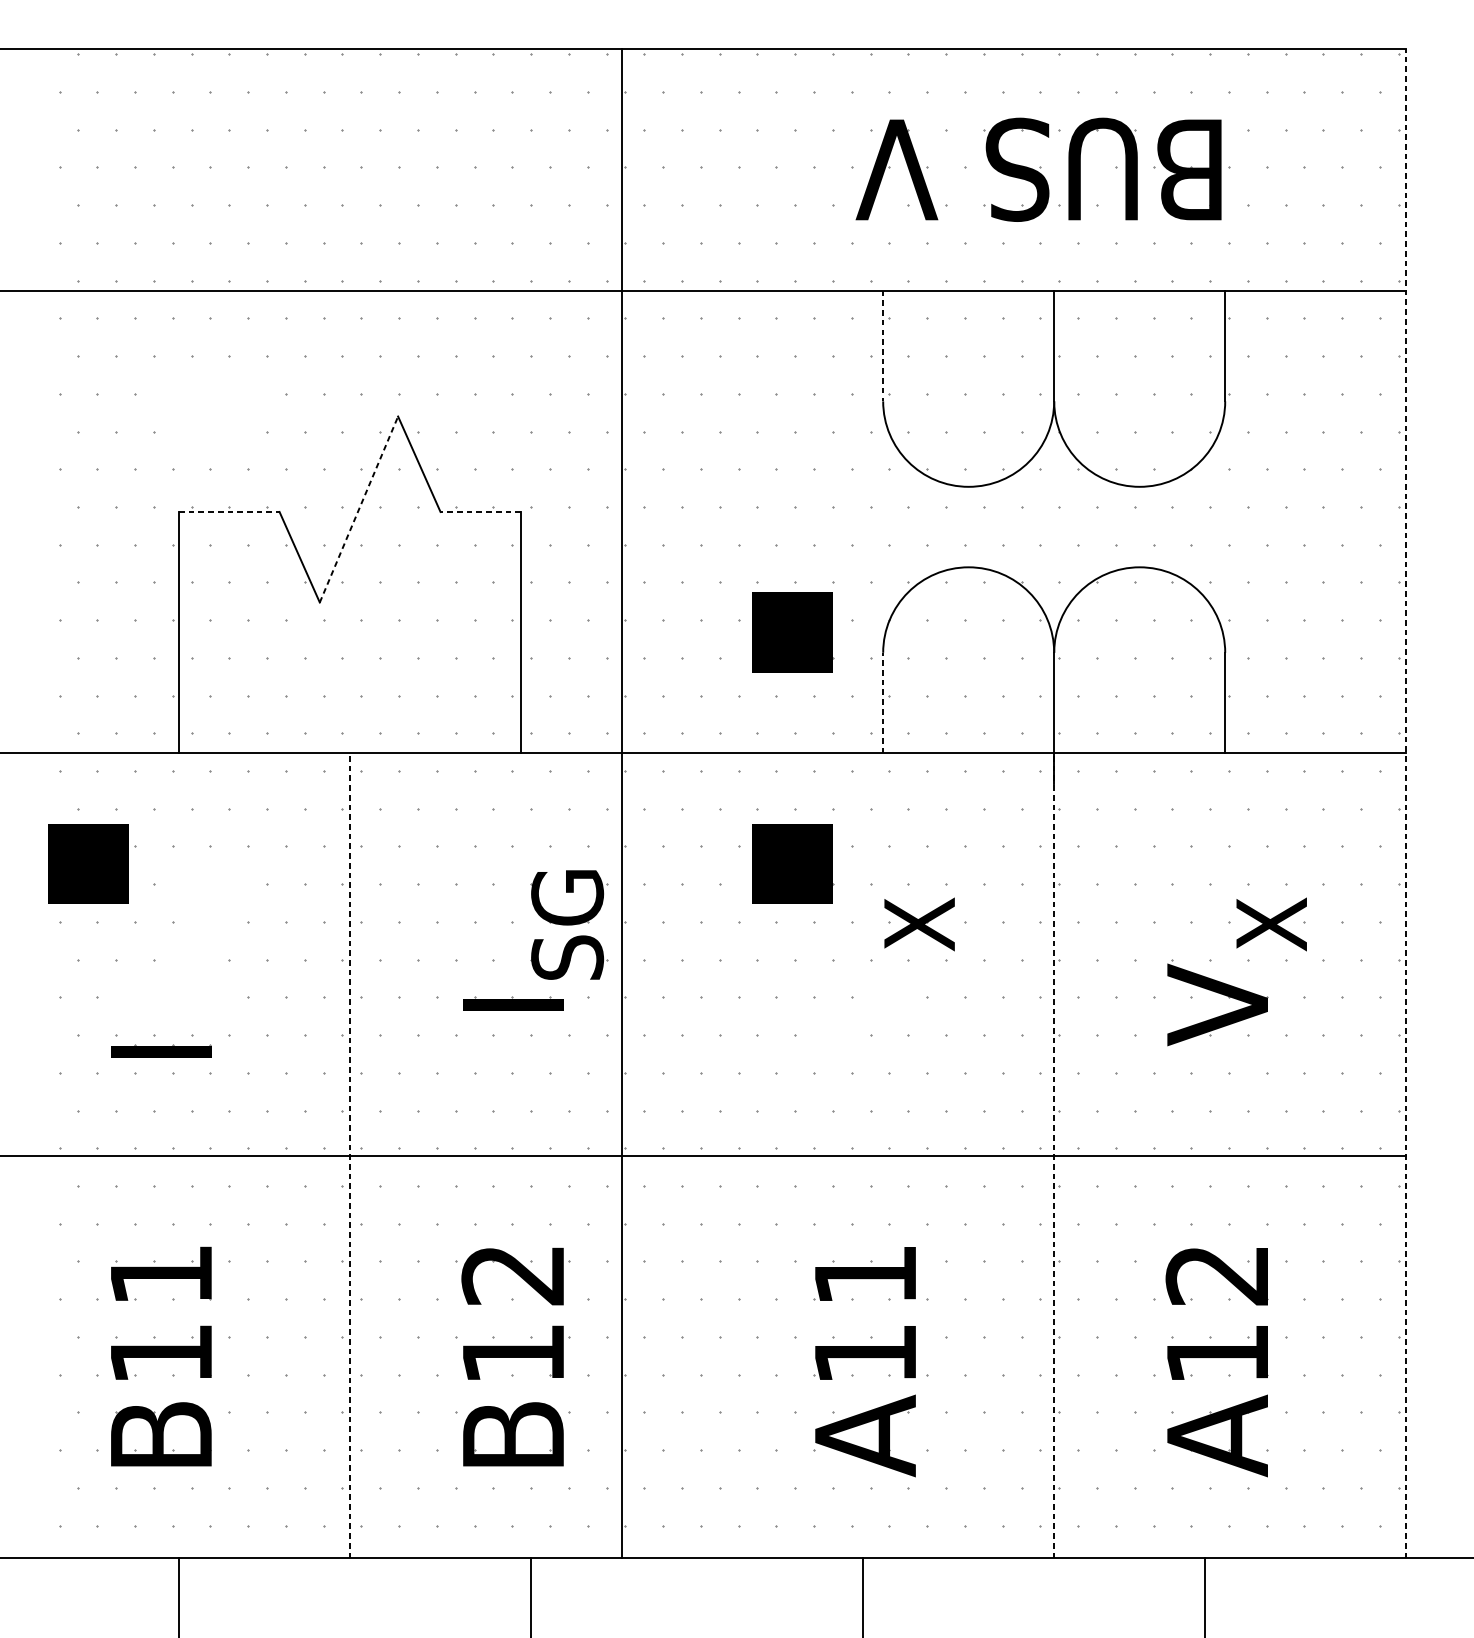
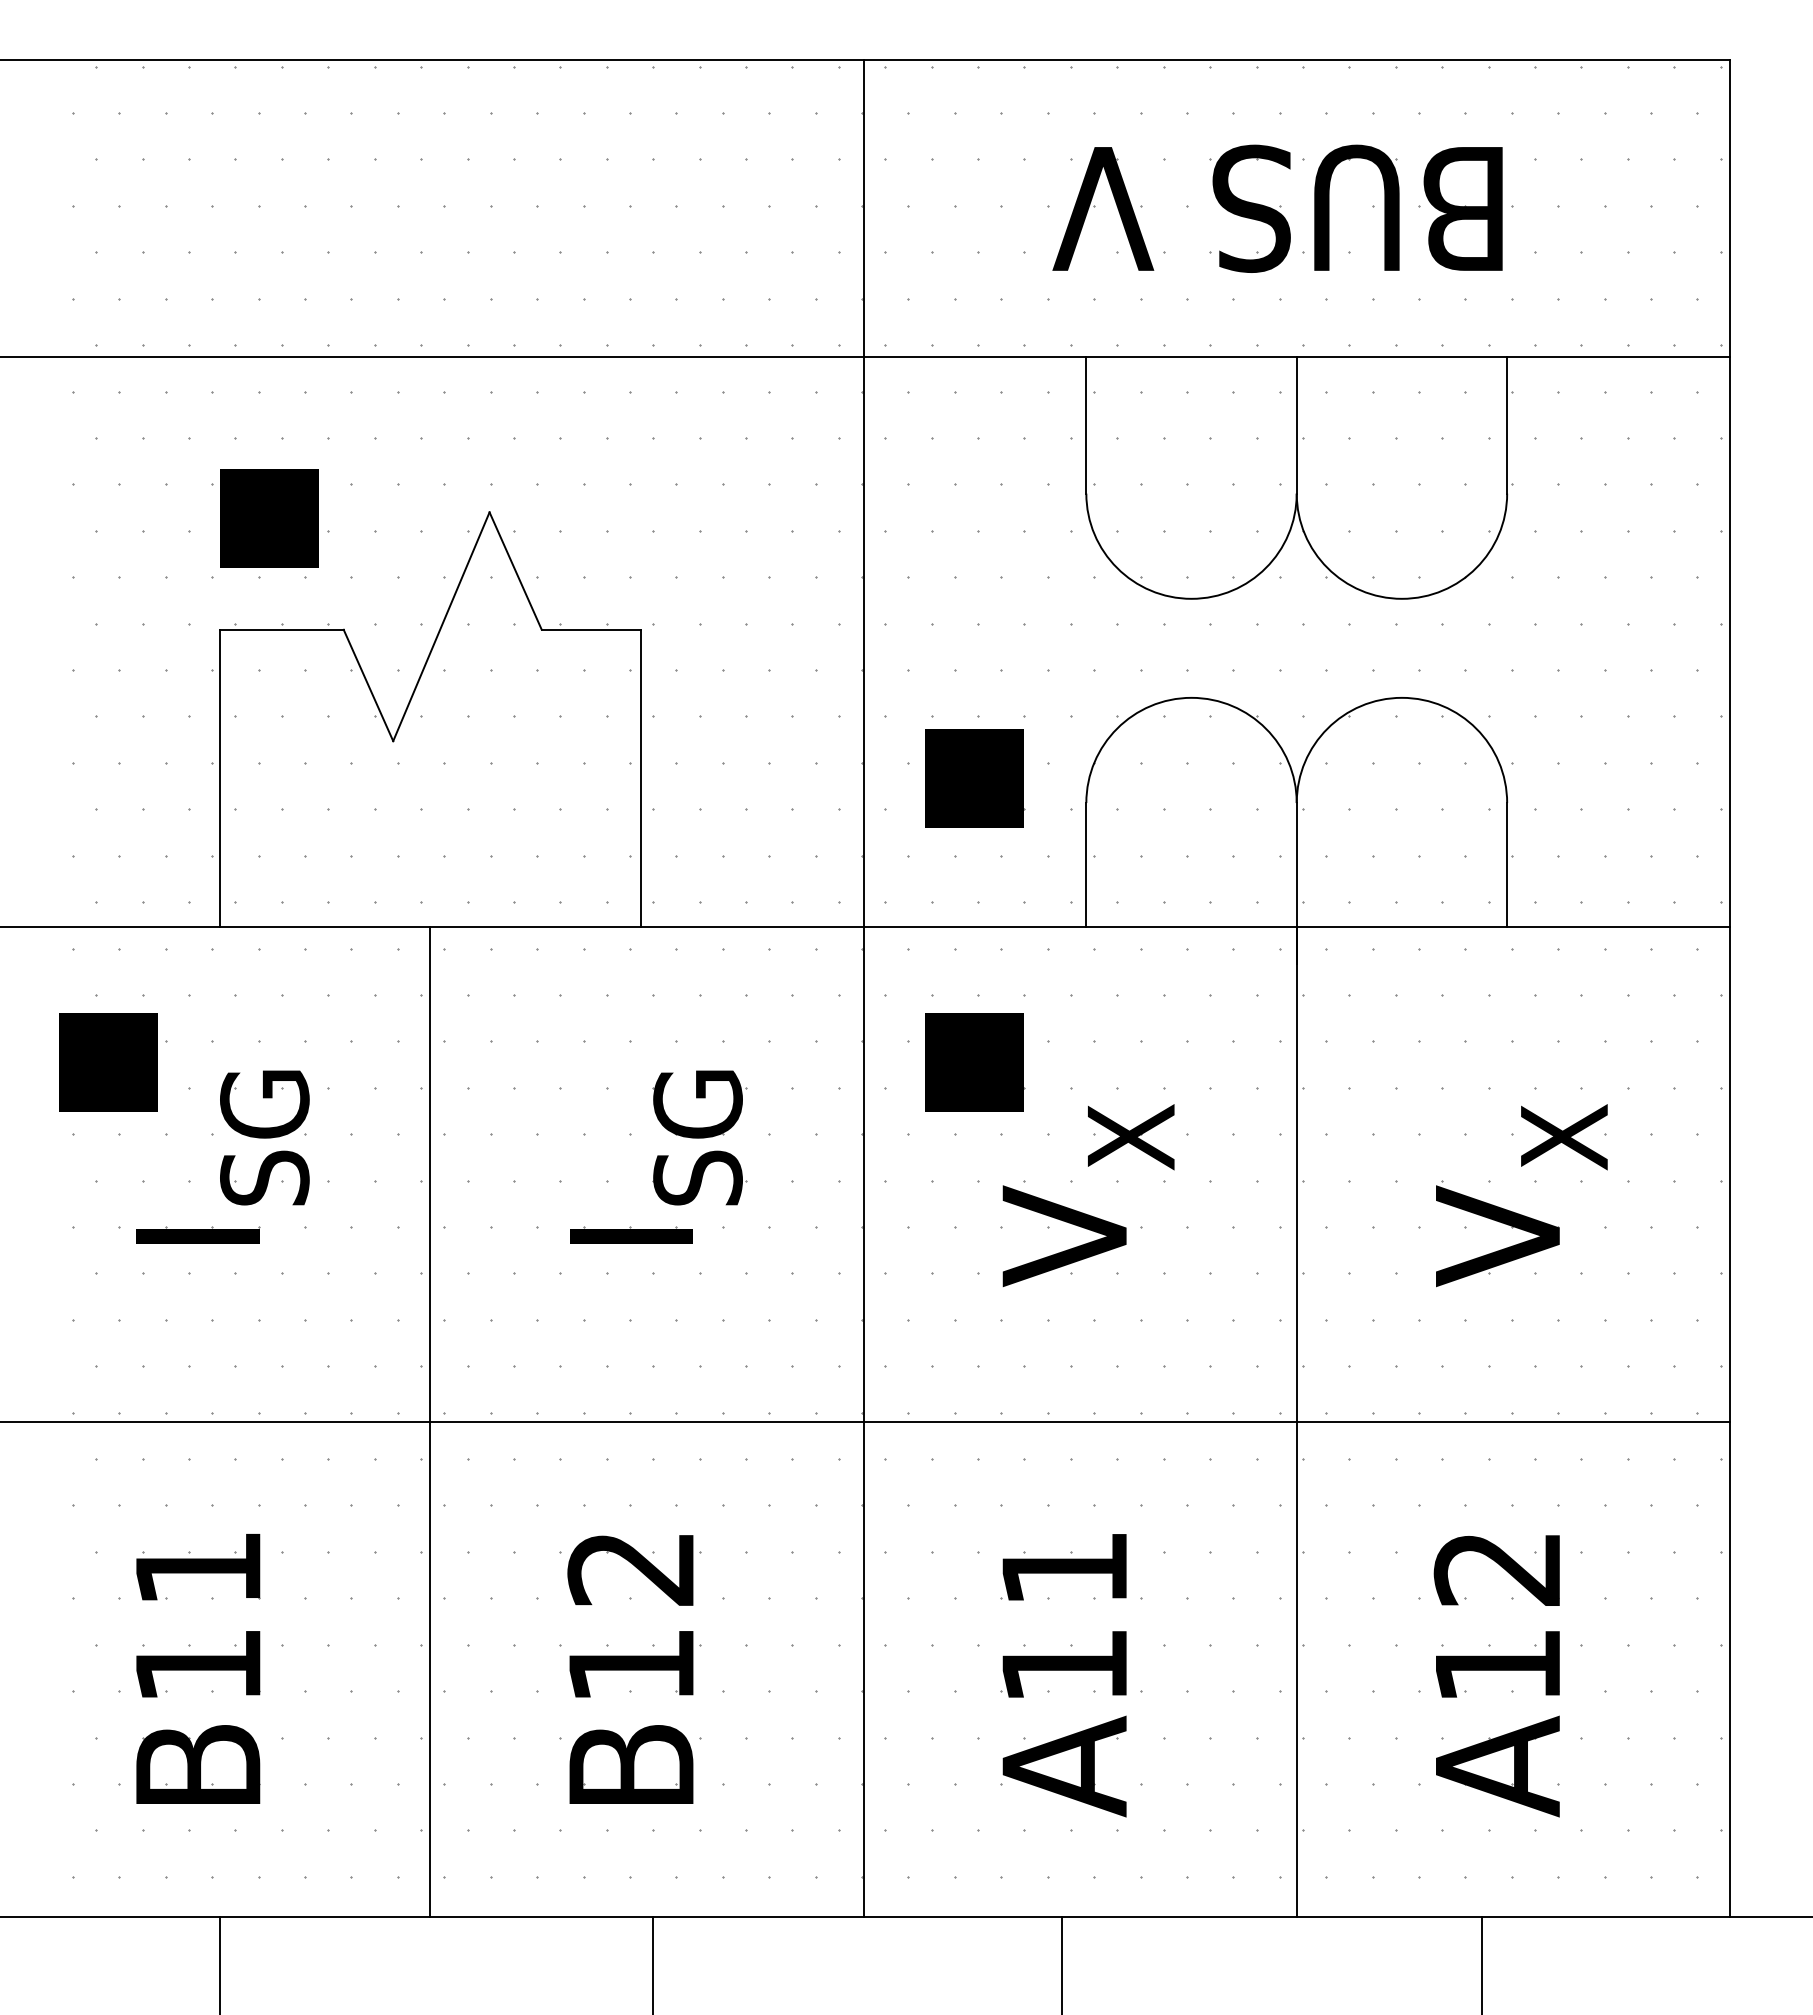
line: (883, 346) -> (1086, 426), dashed -> solid
part: (215, 421) -> (264, 518), added
line: (359, 509) -> (441, 626), dashed -> solid
line: (229, 511) -> (281, 629), dashed -> solid
line: (480, 511) -> (591, 629), dashed -> solid
line: (883, 702) -> (1086, 864), dashed -> solid
line: (622, 803) -> (863, 988), moved
line: (1405, 803) -> (1729, 988), dashed -> solid
part: (215, 924) -> (264, 1137), added
part: (868, 994) -> (1068, 1223), added
part: (161, 1050) -> (198, 1234), moved
line: (350, 1155) -> (430, 1421), dashed -> solid
line: (1053, 1155) -> (1296, 1421), dashed -> solid

